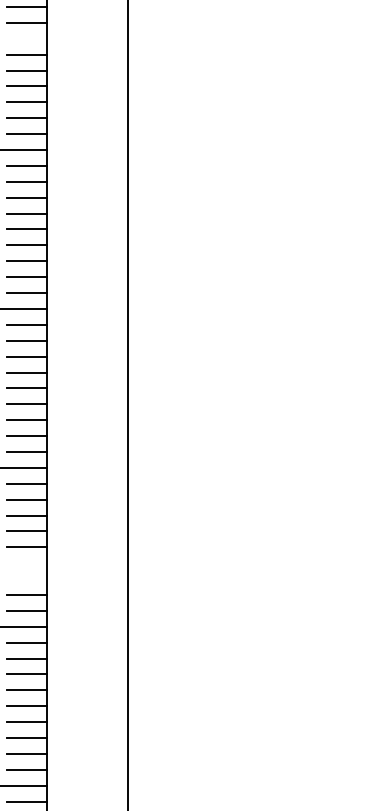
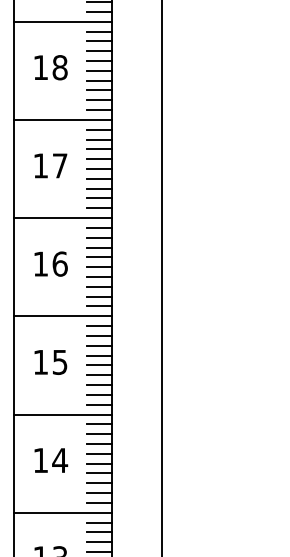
line: (26, 39) -> (99, 51), added
line: (26, 563) -> (99, 375), added
line: (26, 579) -> (99, 385), added

